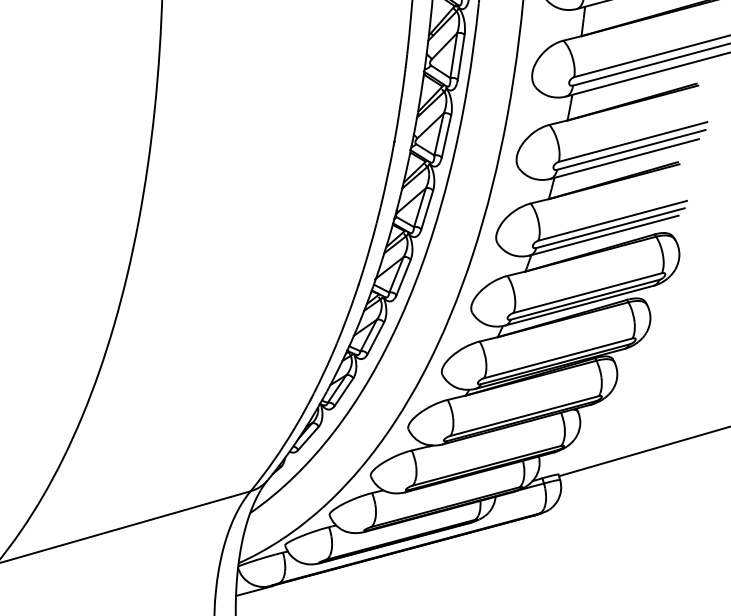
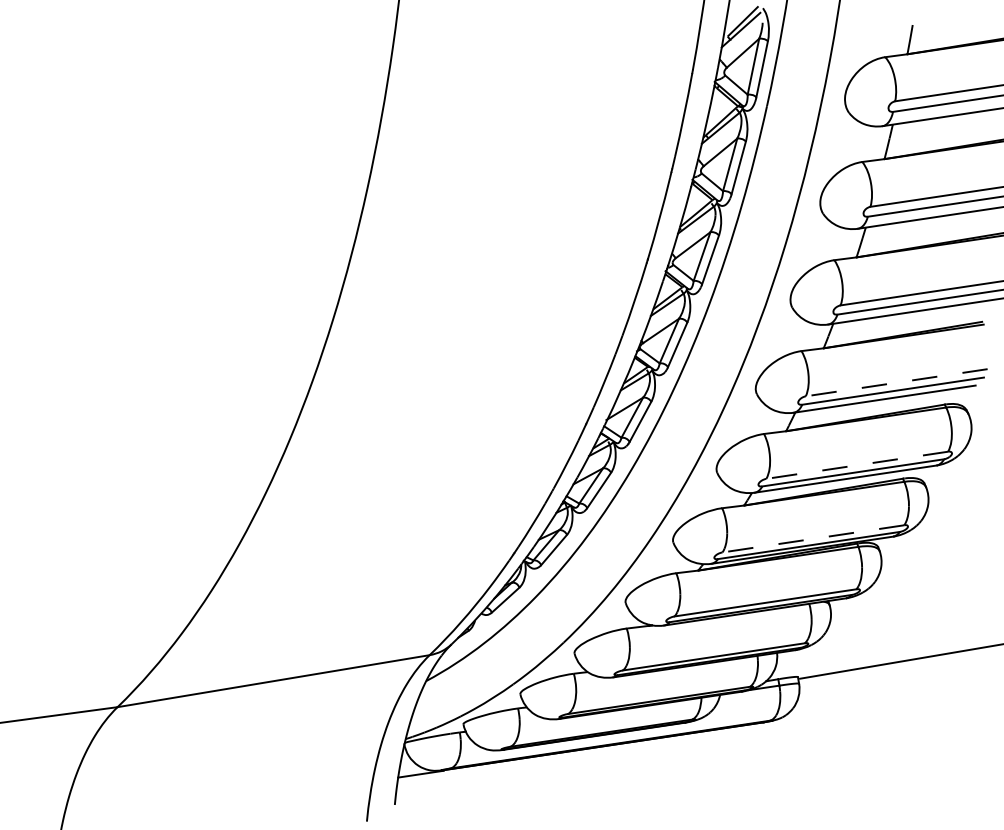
line: (612, 220) -> (896, 382), solid -> dashed
line: (588, 293) -> (857, 465), solid -> dashed
line: (558, 358) -> (813, 538), solid -> dashed

